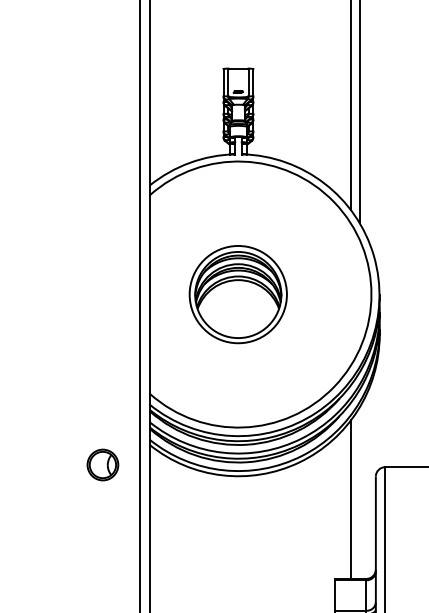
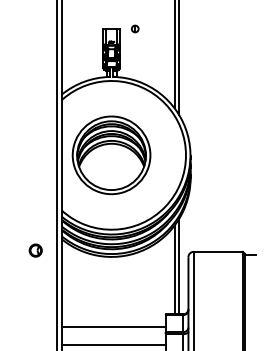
part: (281, 67) -> (135, 28), added
part: (238, 294) -> (111, 155), size x1.43
part: (102, 464) -> (35, 250), size x0.71
line: (359, 493) -> (179, 266), added
line: (241, 600) -> (113, 326), added

